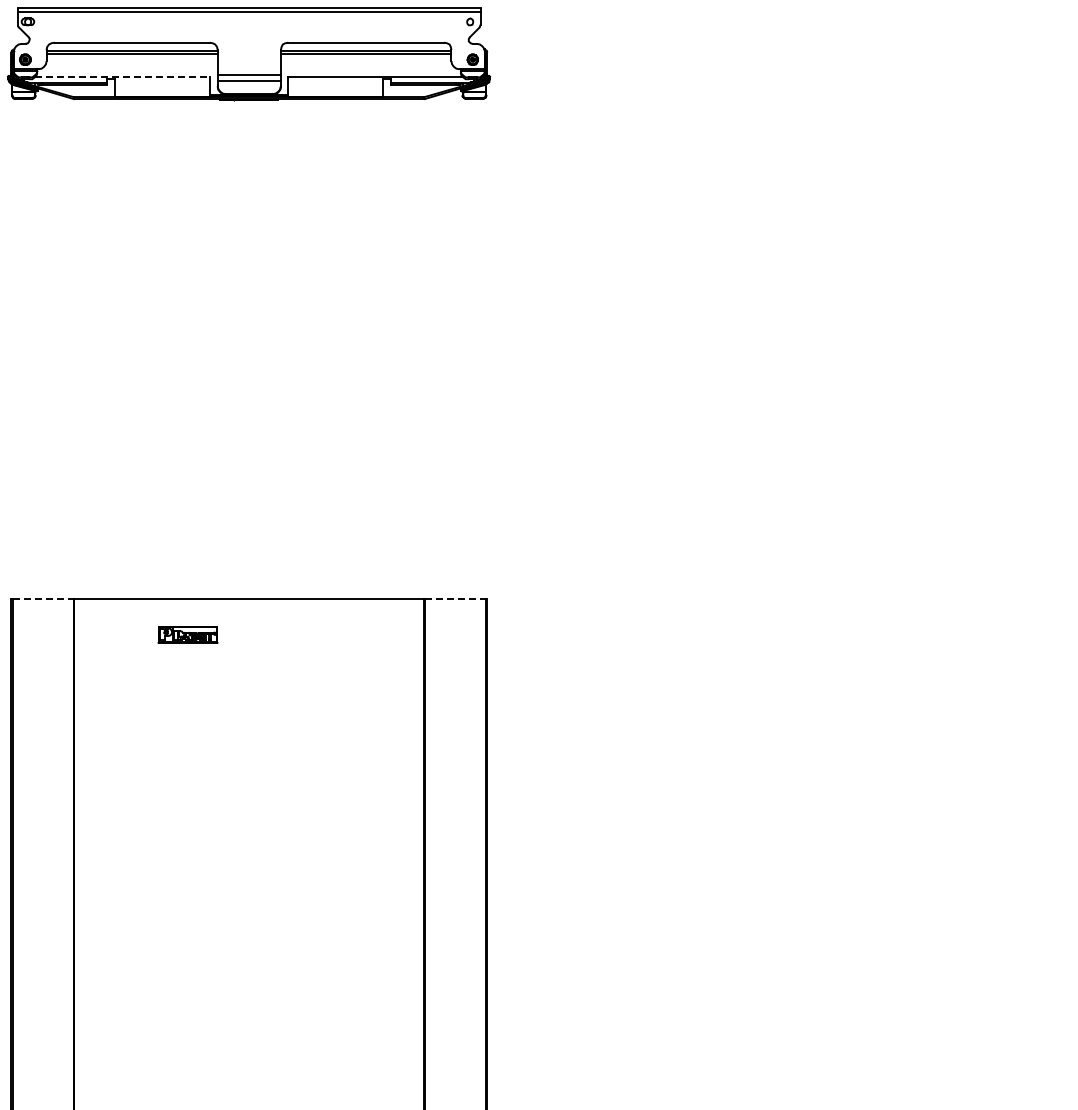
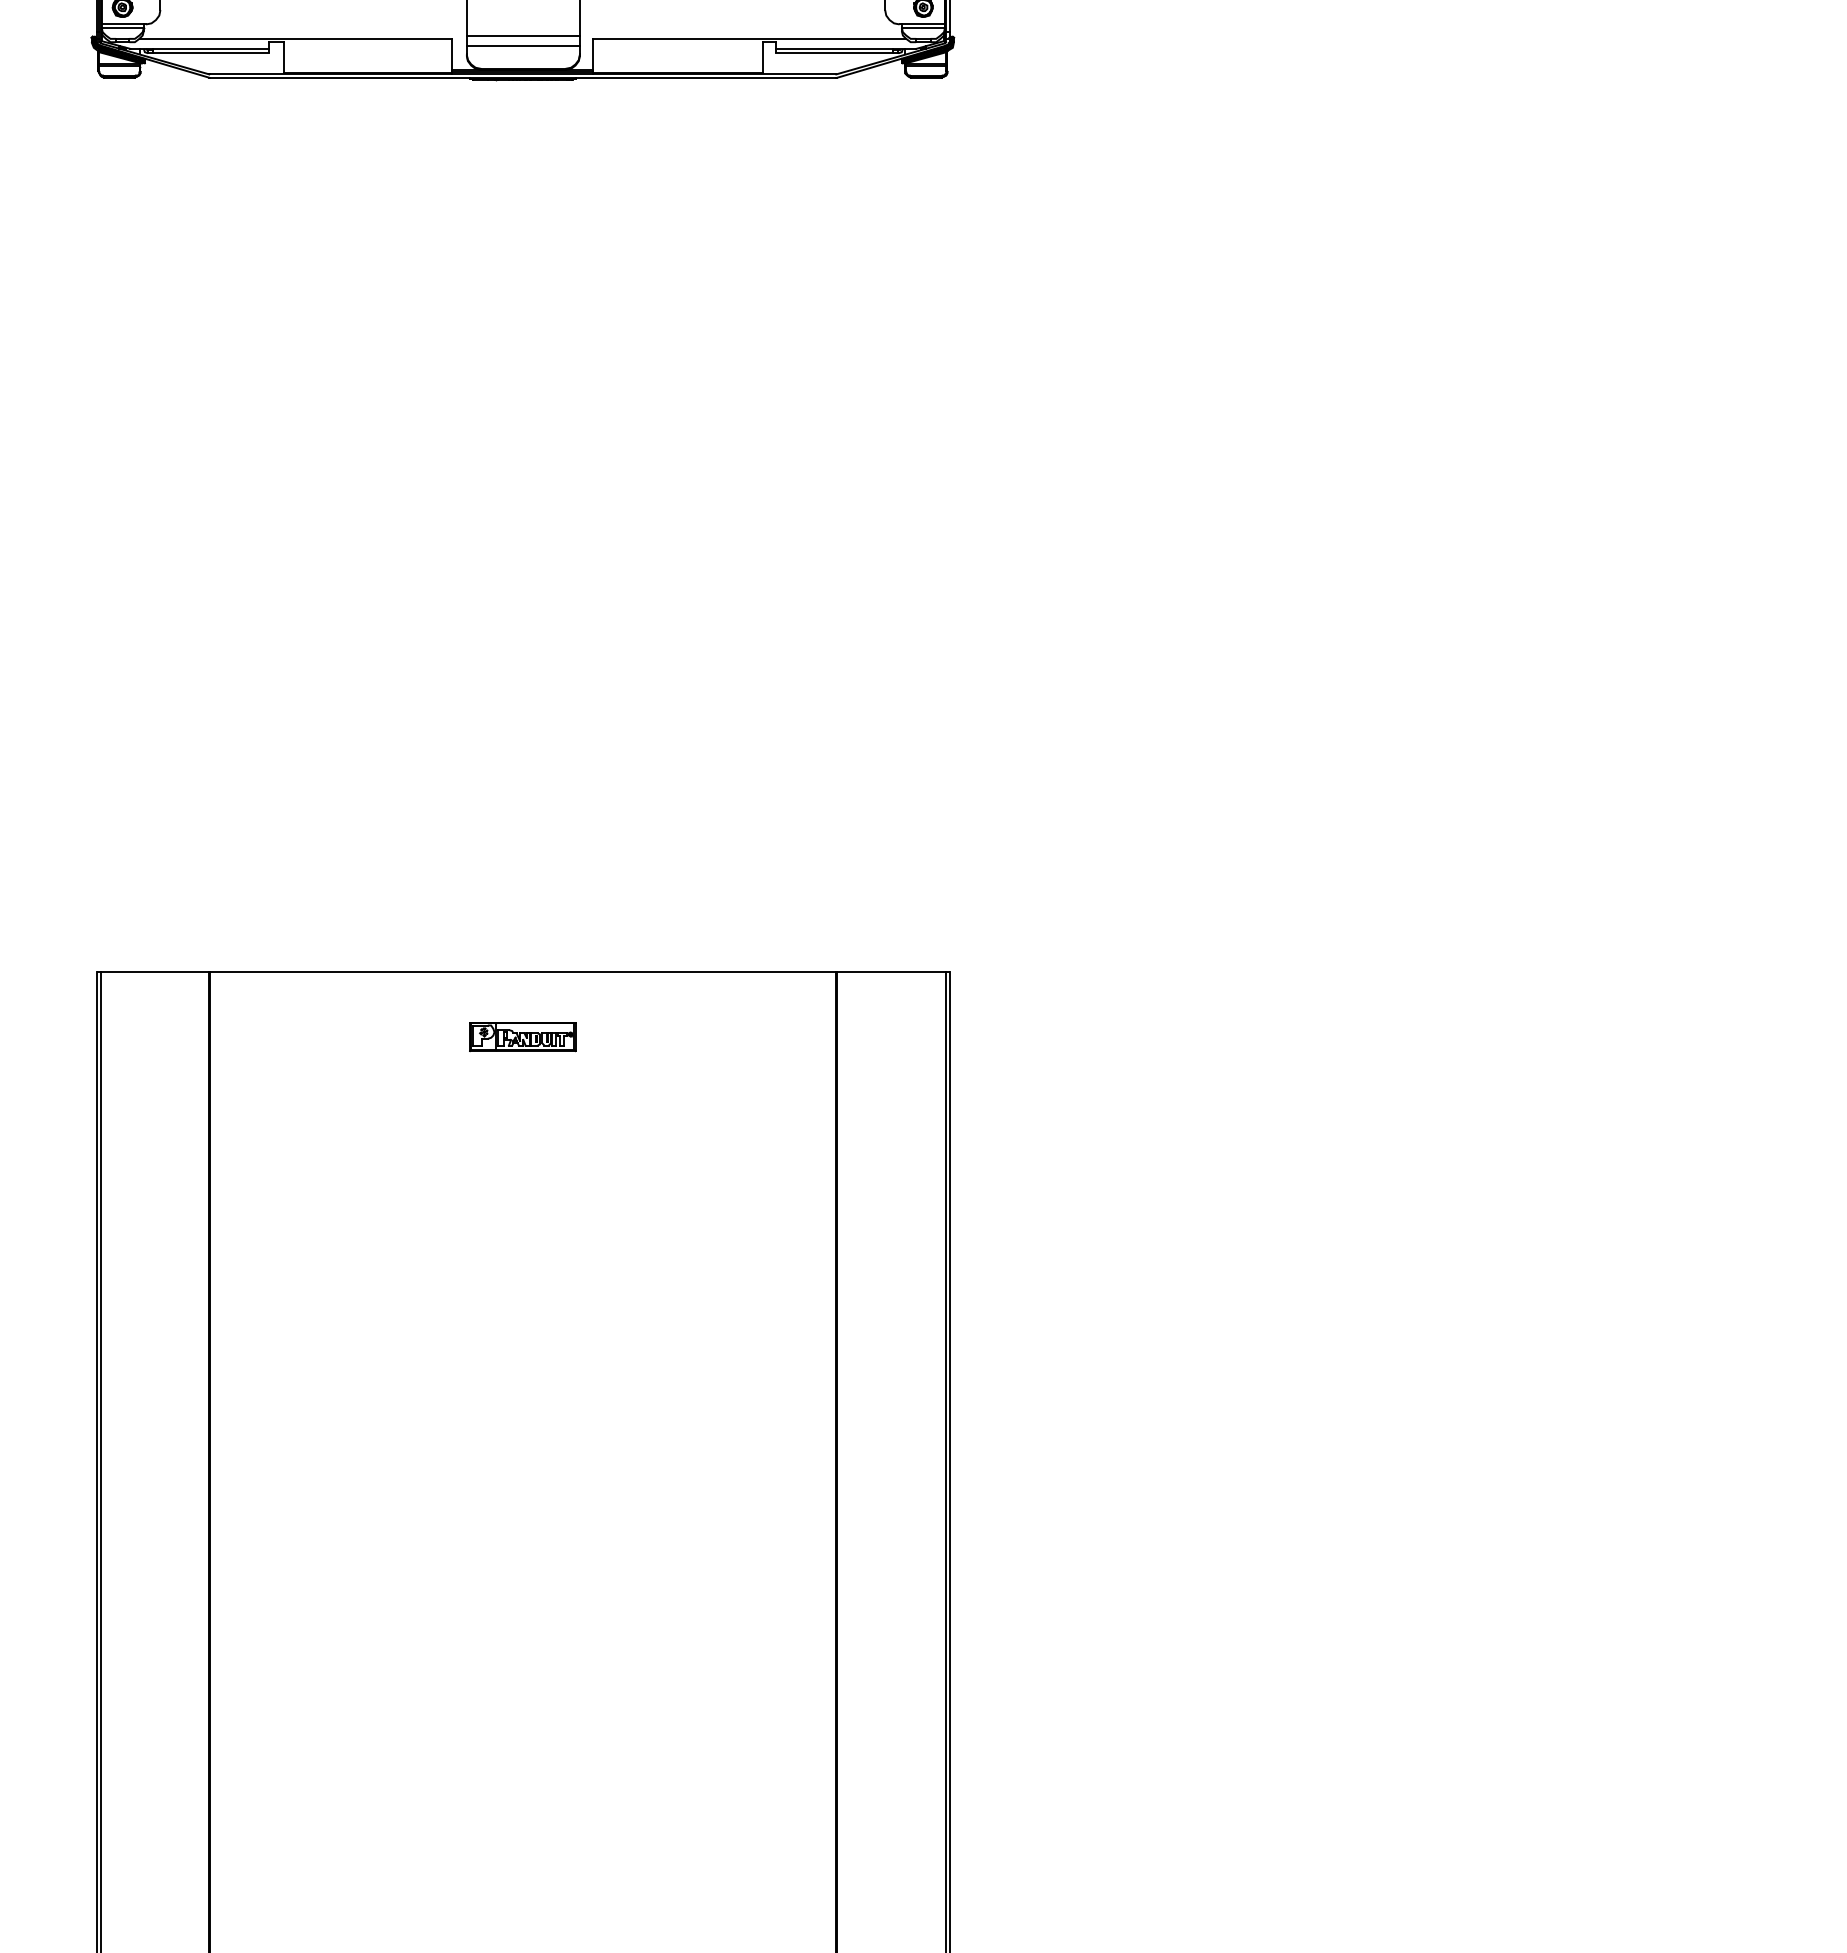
line: (123, 77) -> (298, 39), dashed -> solid
line: (43, 598) -> (154, 971), dashed -> solid
line: (455, 598) -> (892, 971), dashed -> solid
part: (187, 634) -> (521, 1036), moved

